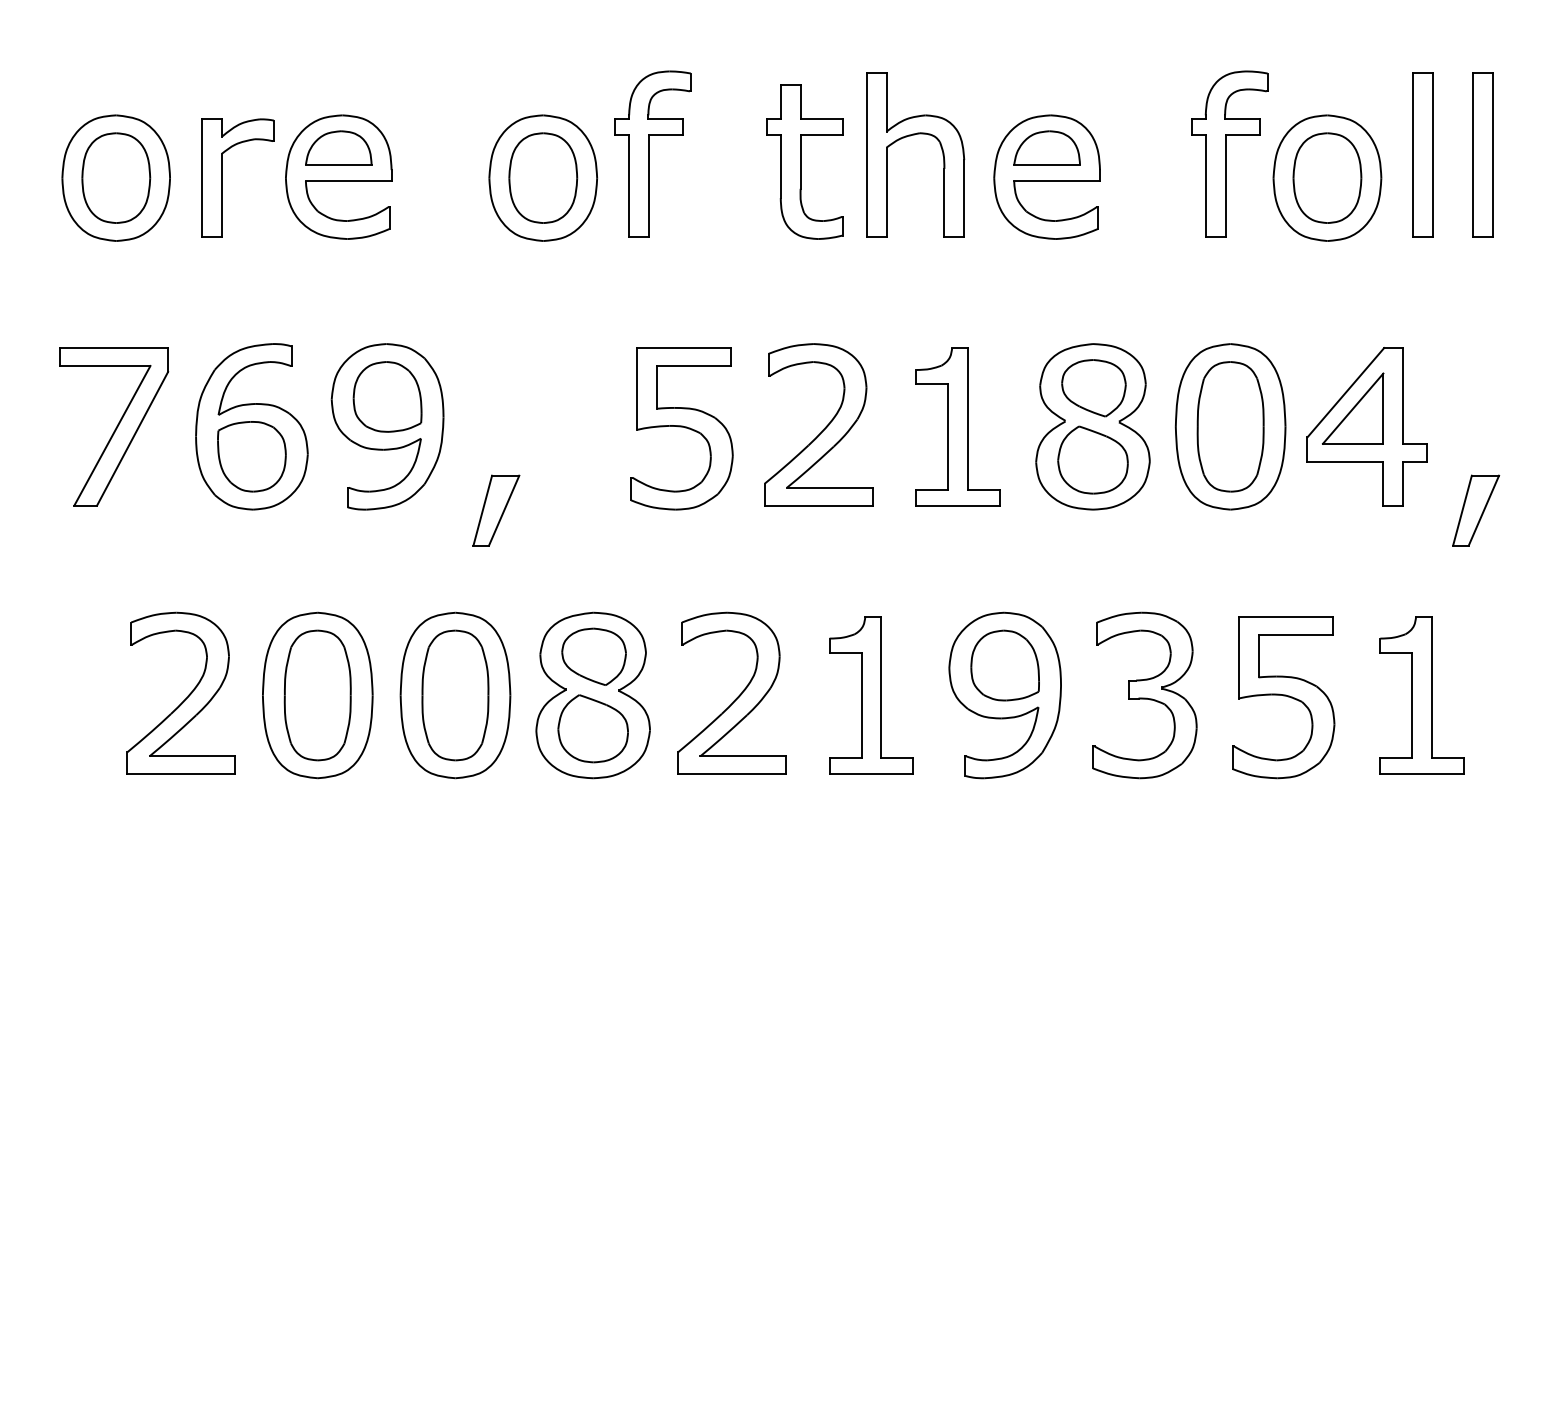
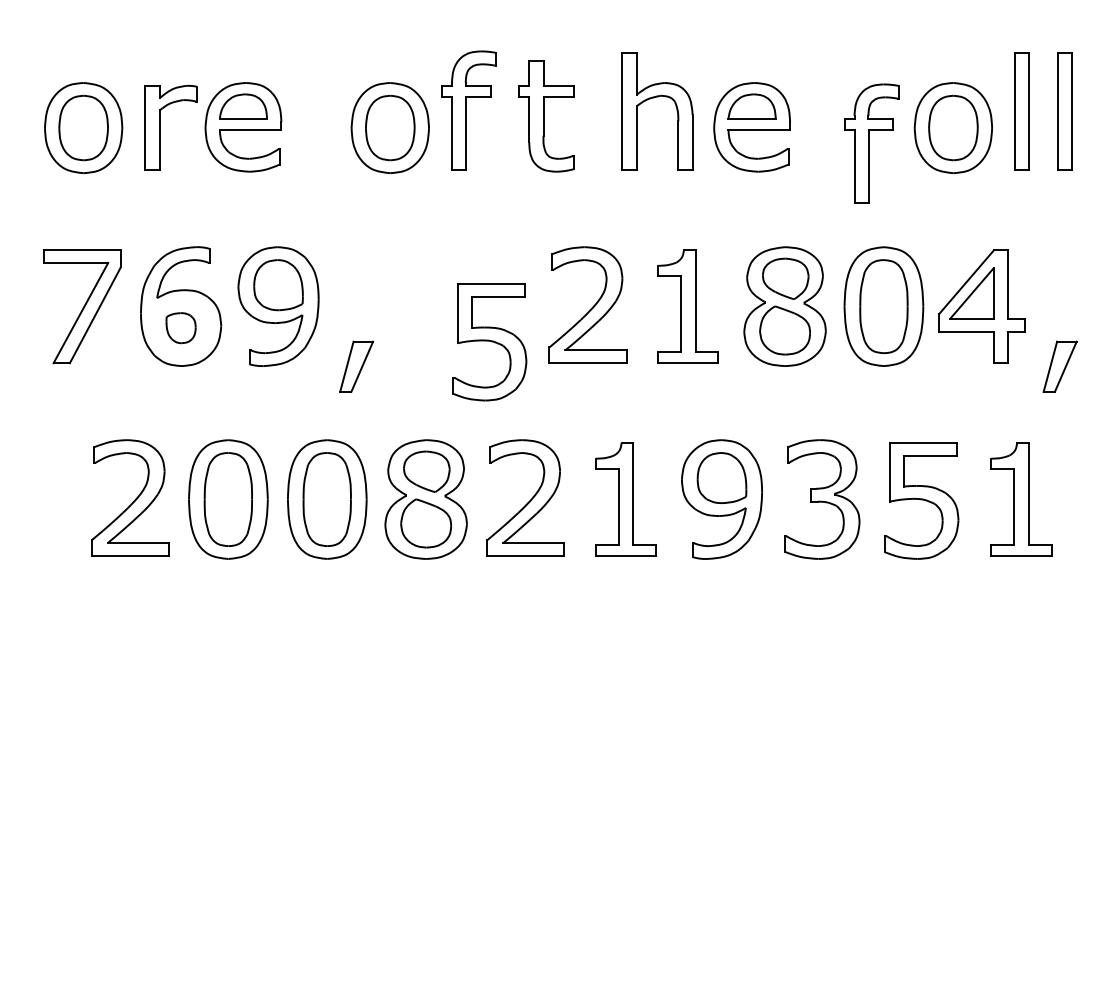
part: (1229, 153) -> (871, 143), moved
part: (804, 161) -> (546, 116), moved
part: (681, 428) -> (489, 342), moved
part: (251, 456) -> (180, 327), size x0.6

